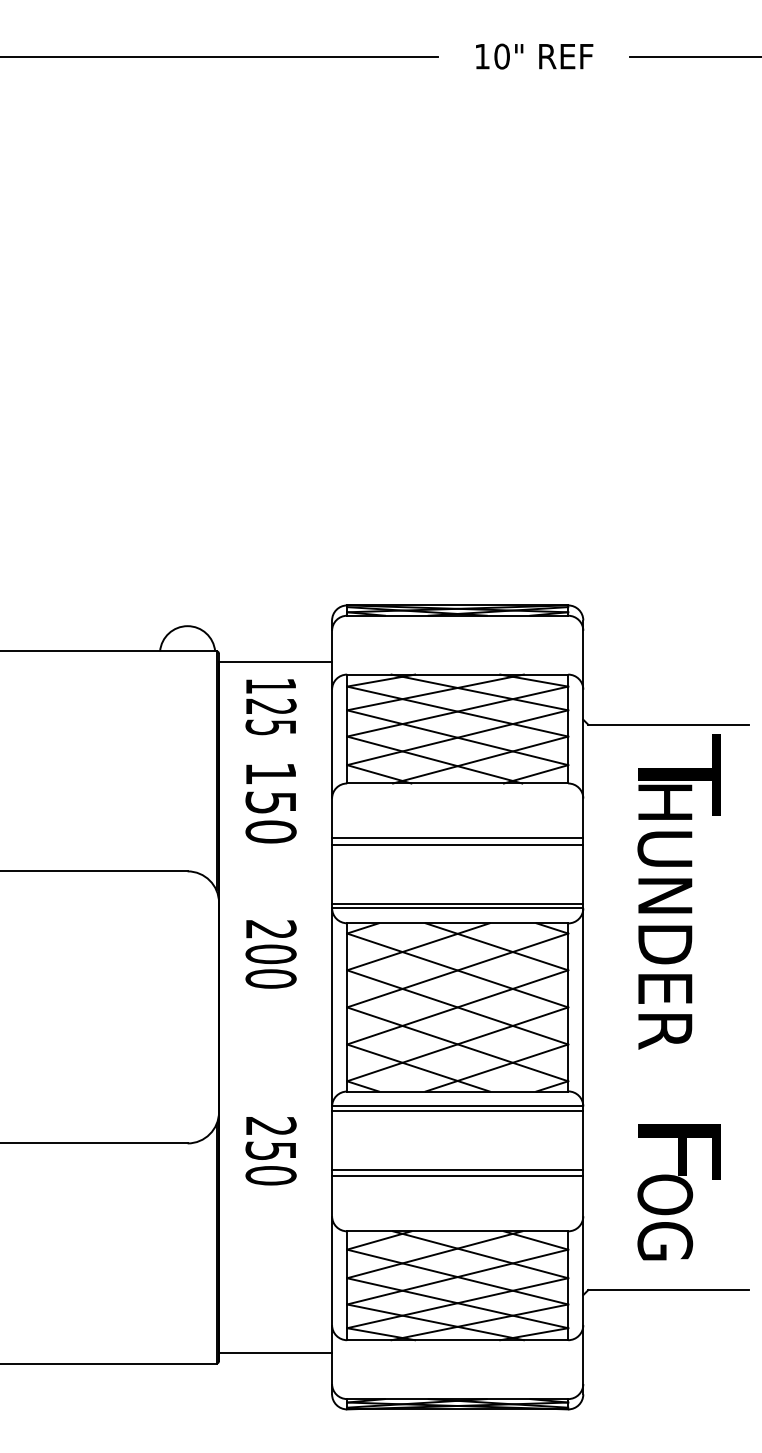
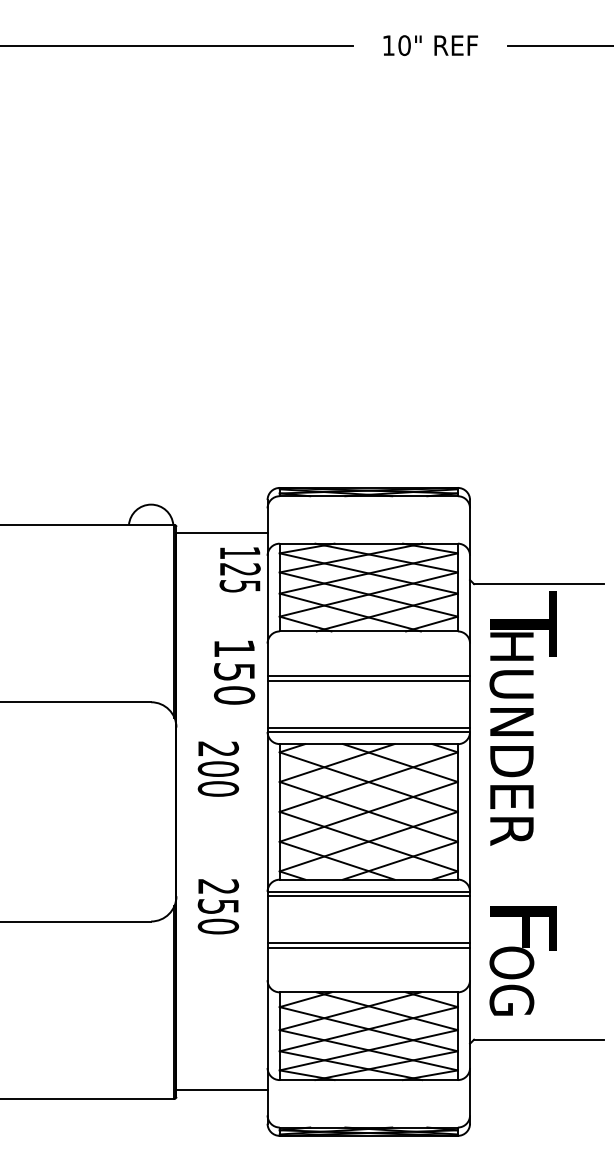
text: (270, 707) -> (239, 570), moved
text: (270, 803) -> (234, 672), moved
text: (678, 997) -> (522, 803), moved
text: (270, 1151) -> (217, 907), moved

